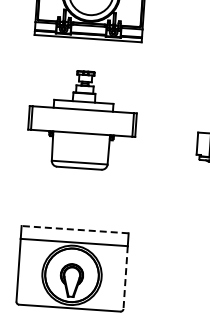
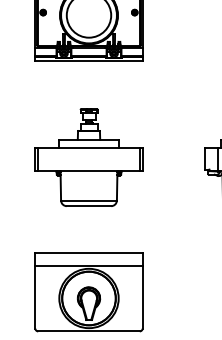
part: (82, 119) -> (88, 157), moved
line: (75, 229) -> (89, 252), dashed -> solid
line: (125, 277) -> (142, 297), dashed -> solid

